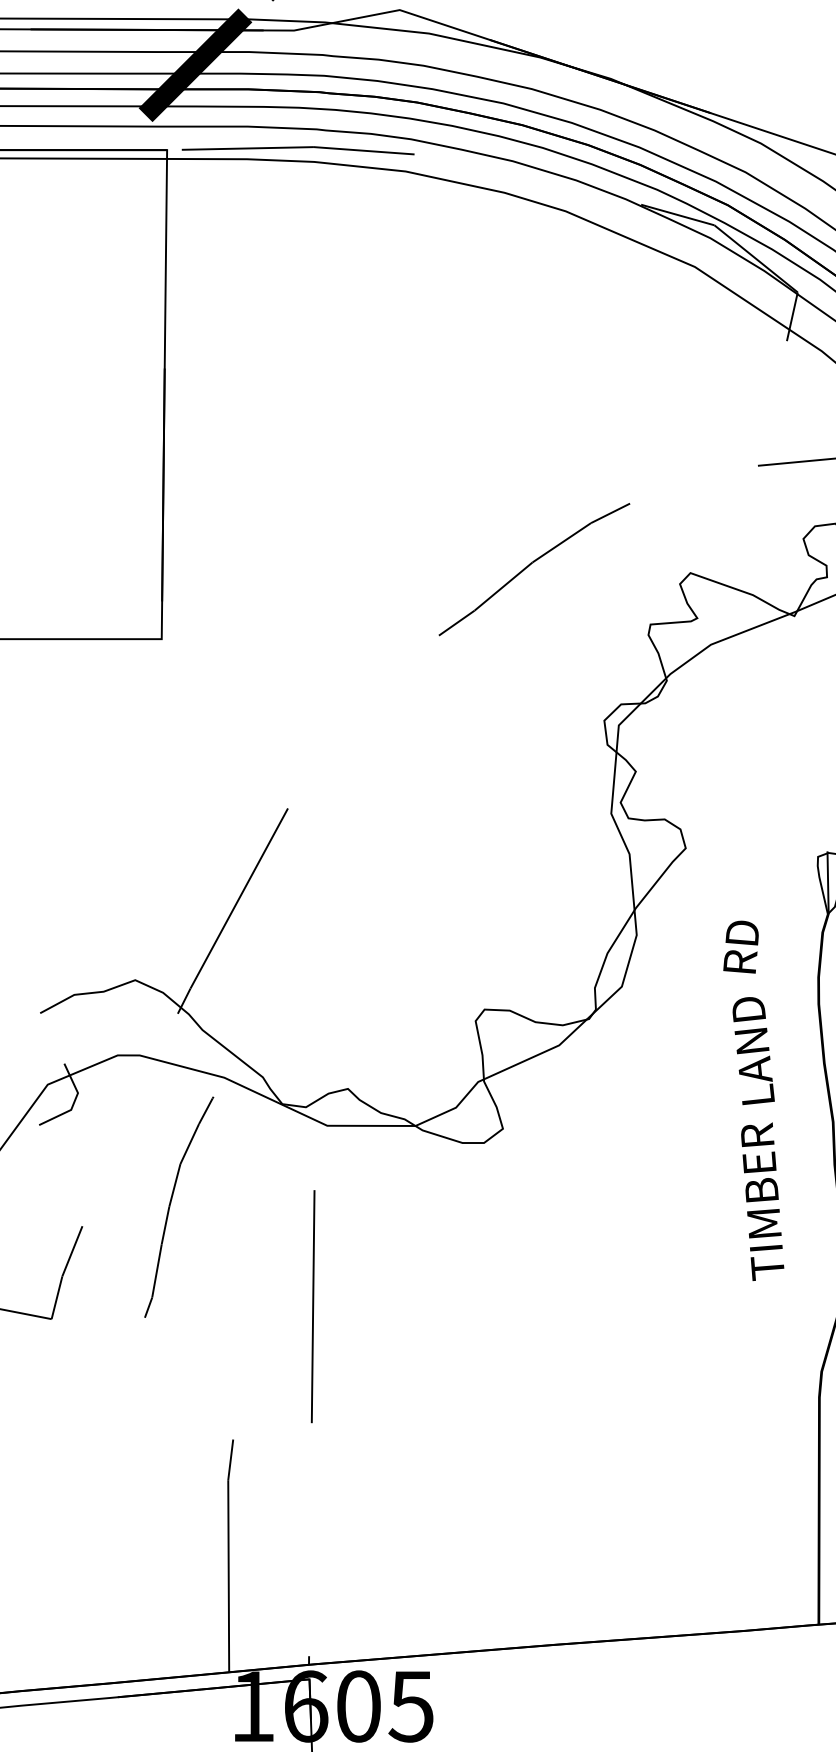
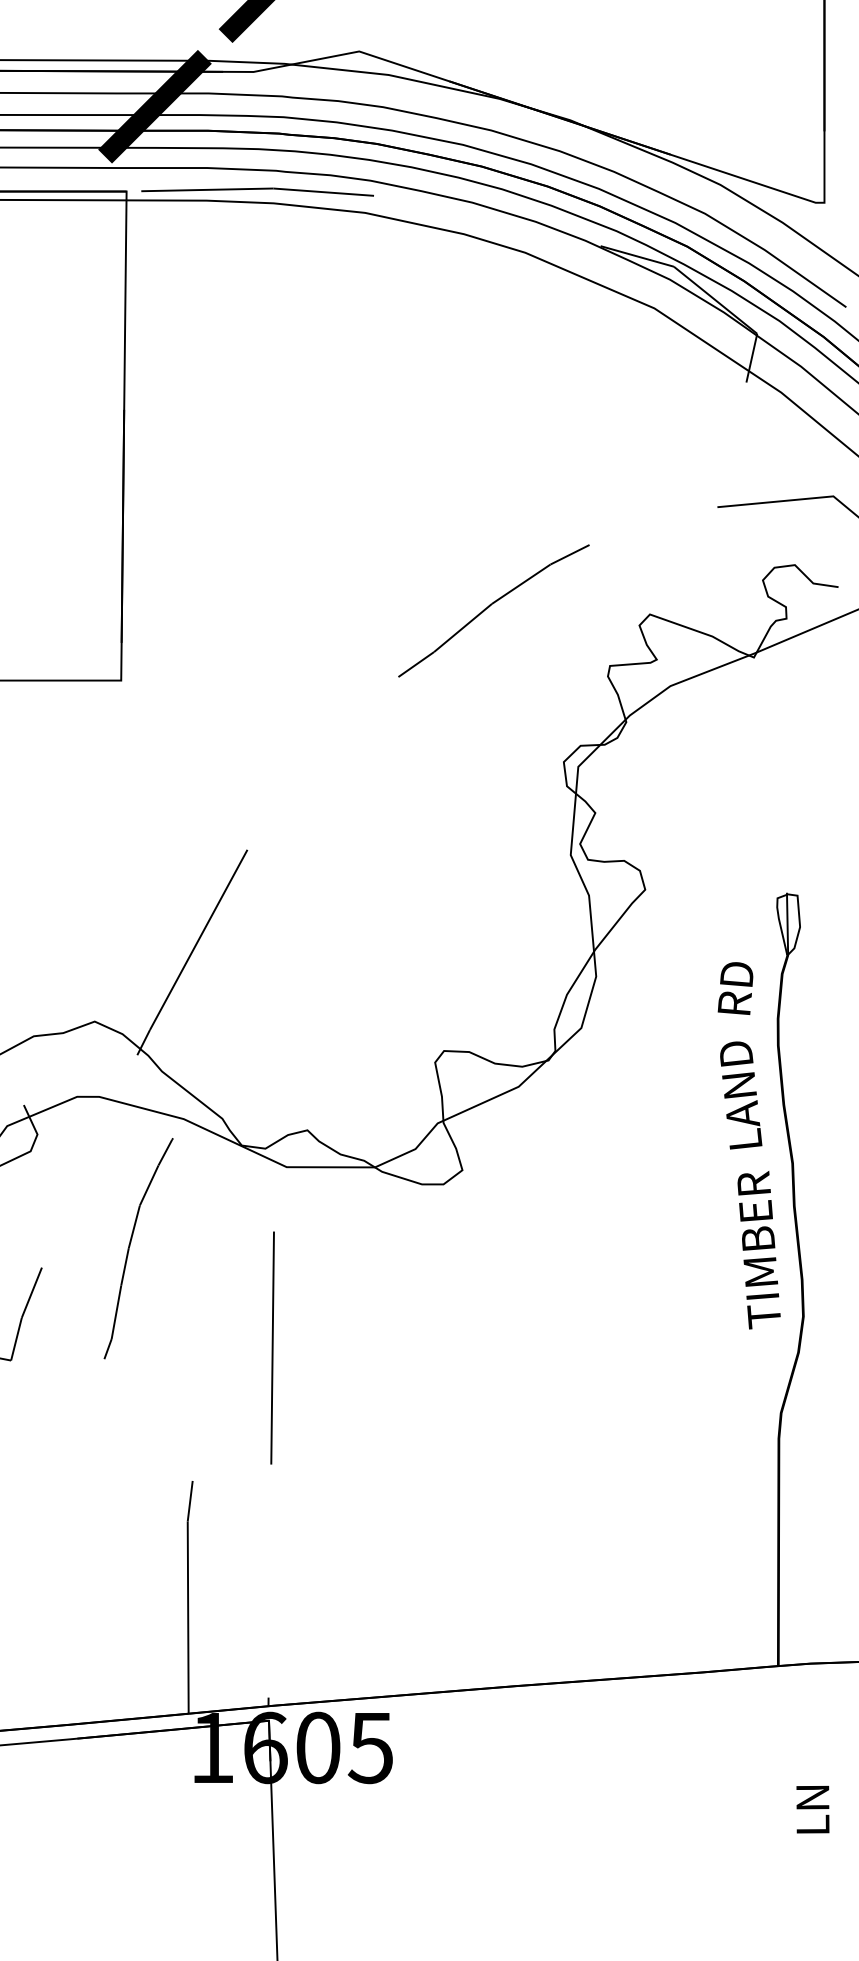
text: (741, 947) -> (735, 988), moved
text: (754, 1051) -> (741, 1095), moved
text: (762, 1202) -> (758, 1250), moved

